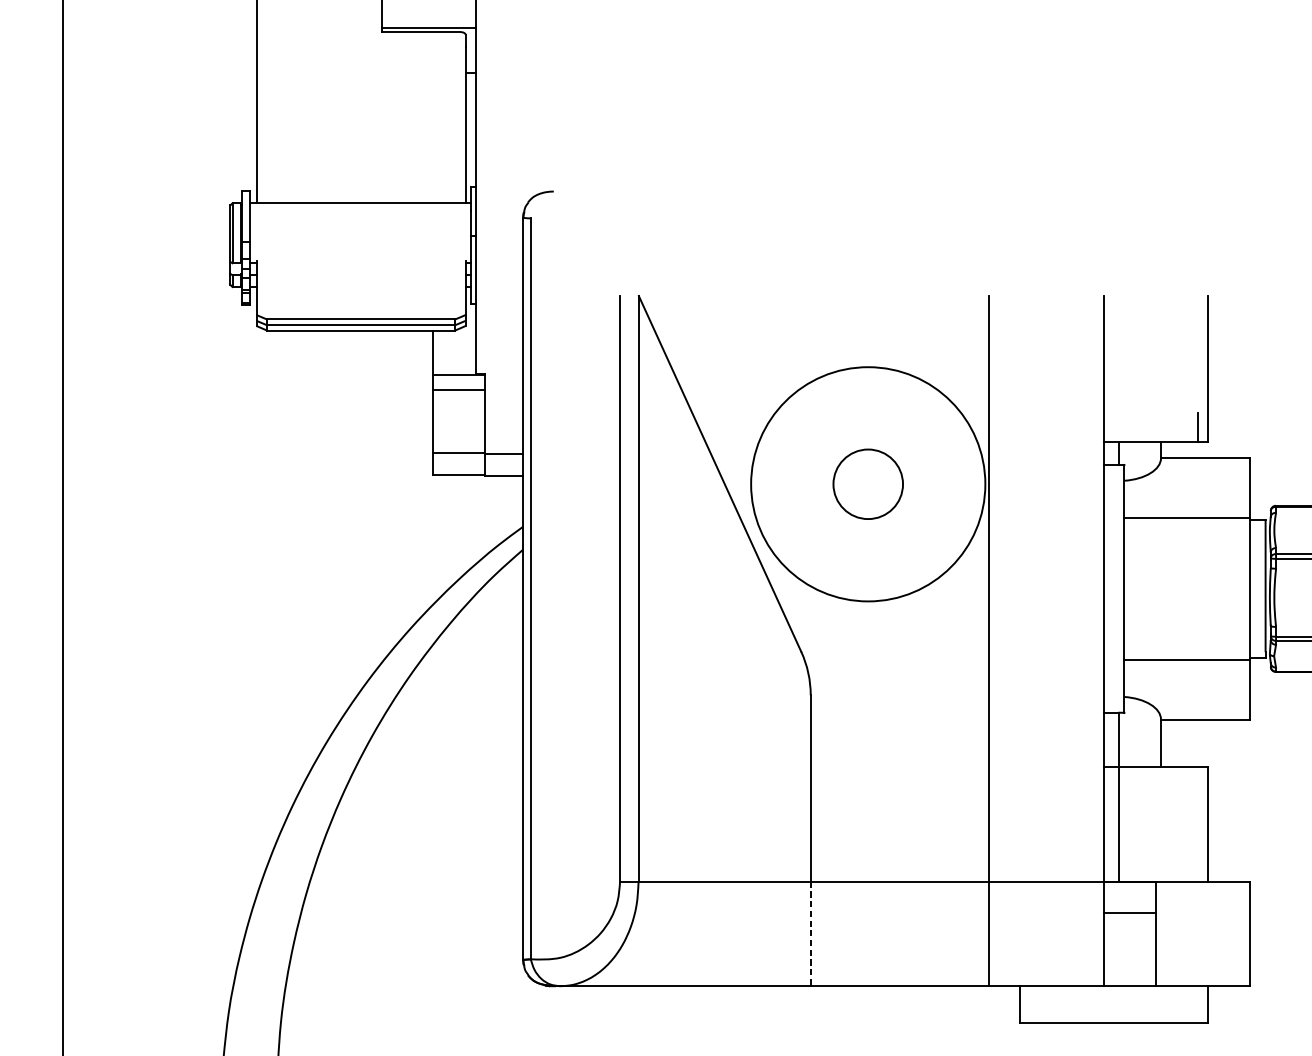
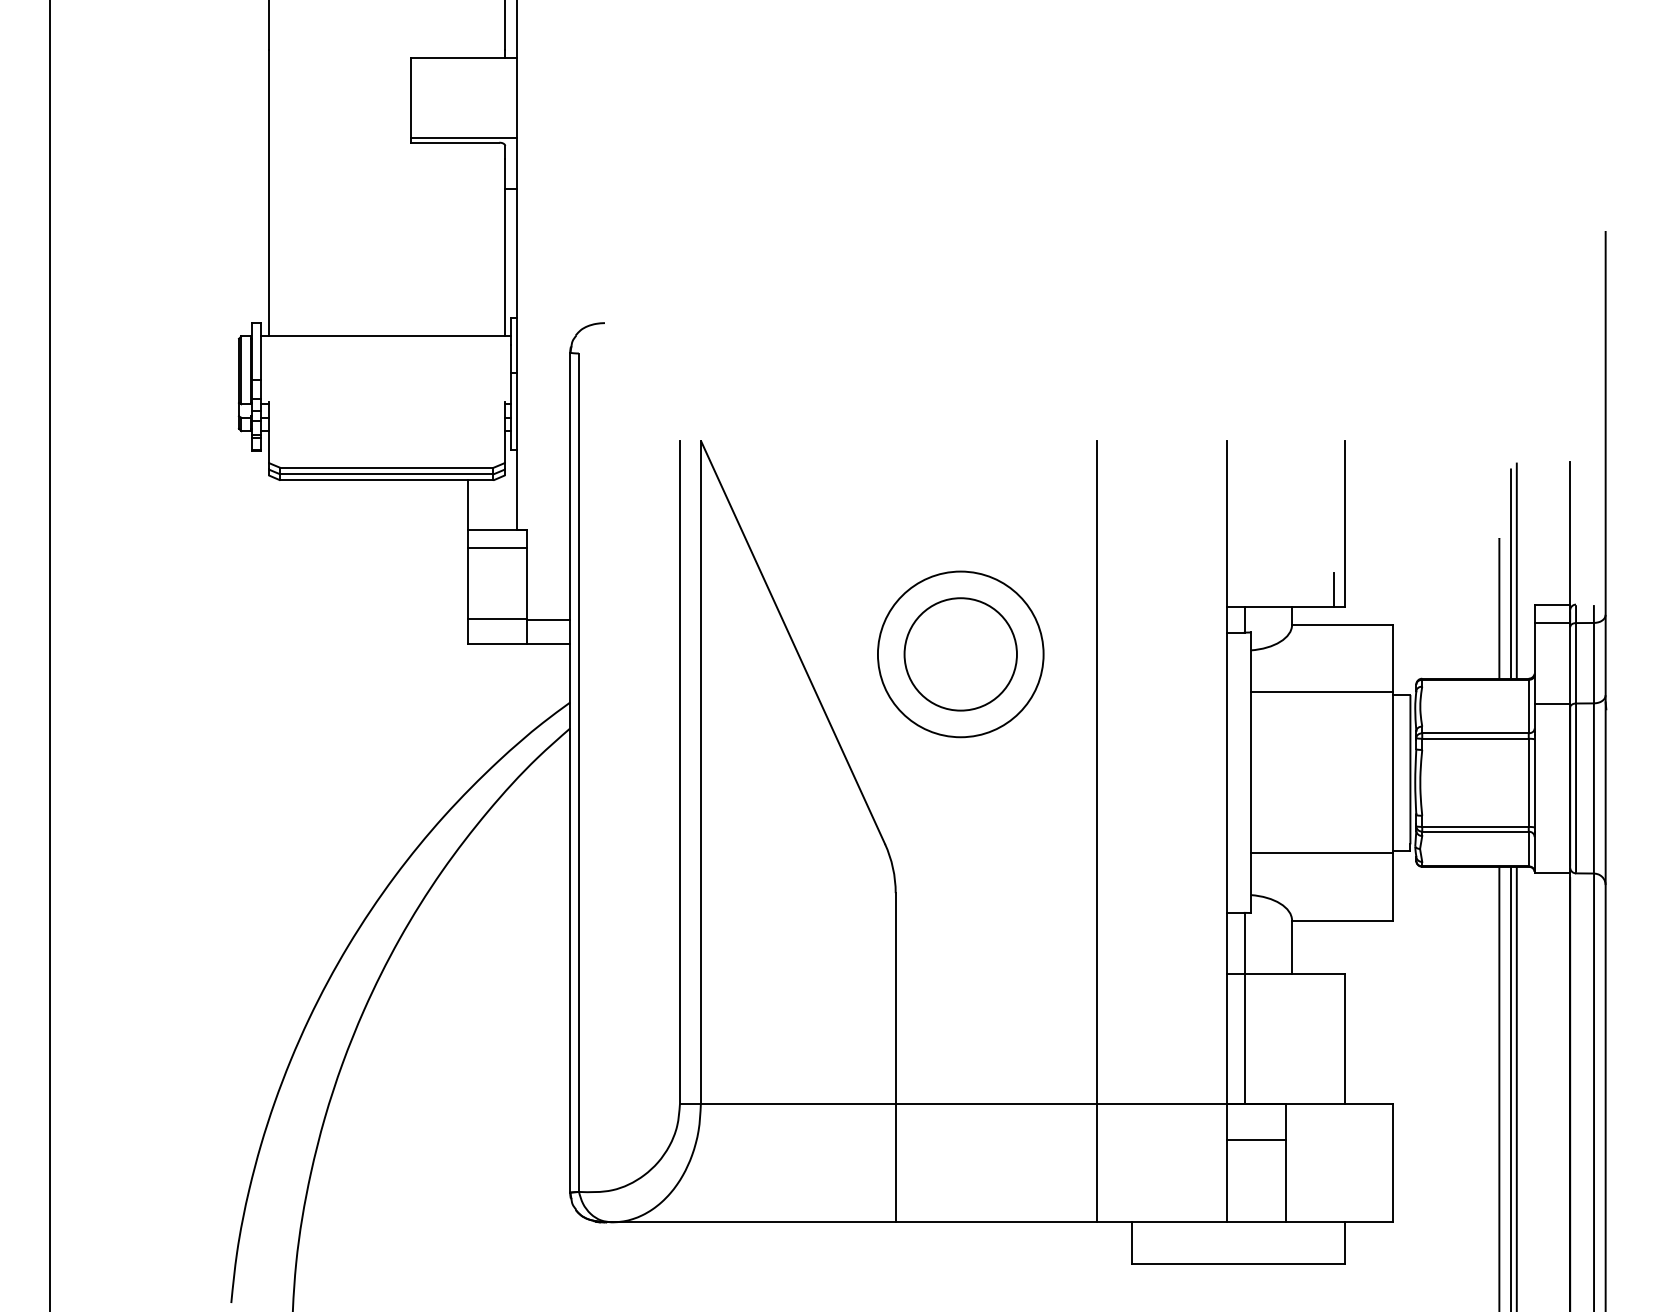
circle: (867, 484) -> (960, 654), size x0.62
circle: (867, 484) -> (960, 654), size x1.43
line: (810, 934) -> (895, 1163), dashed -> solid

